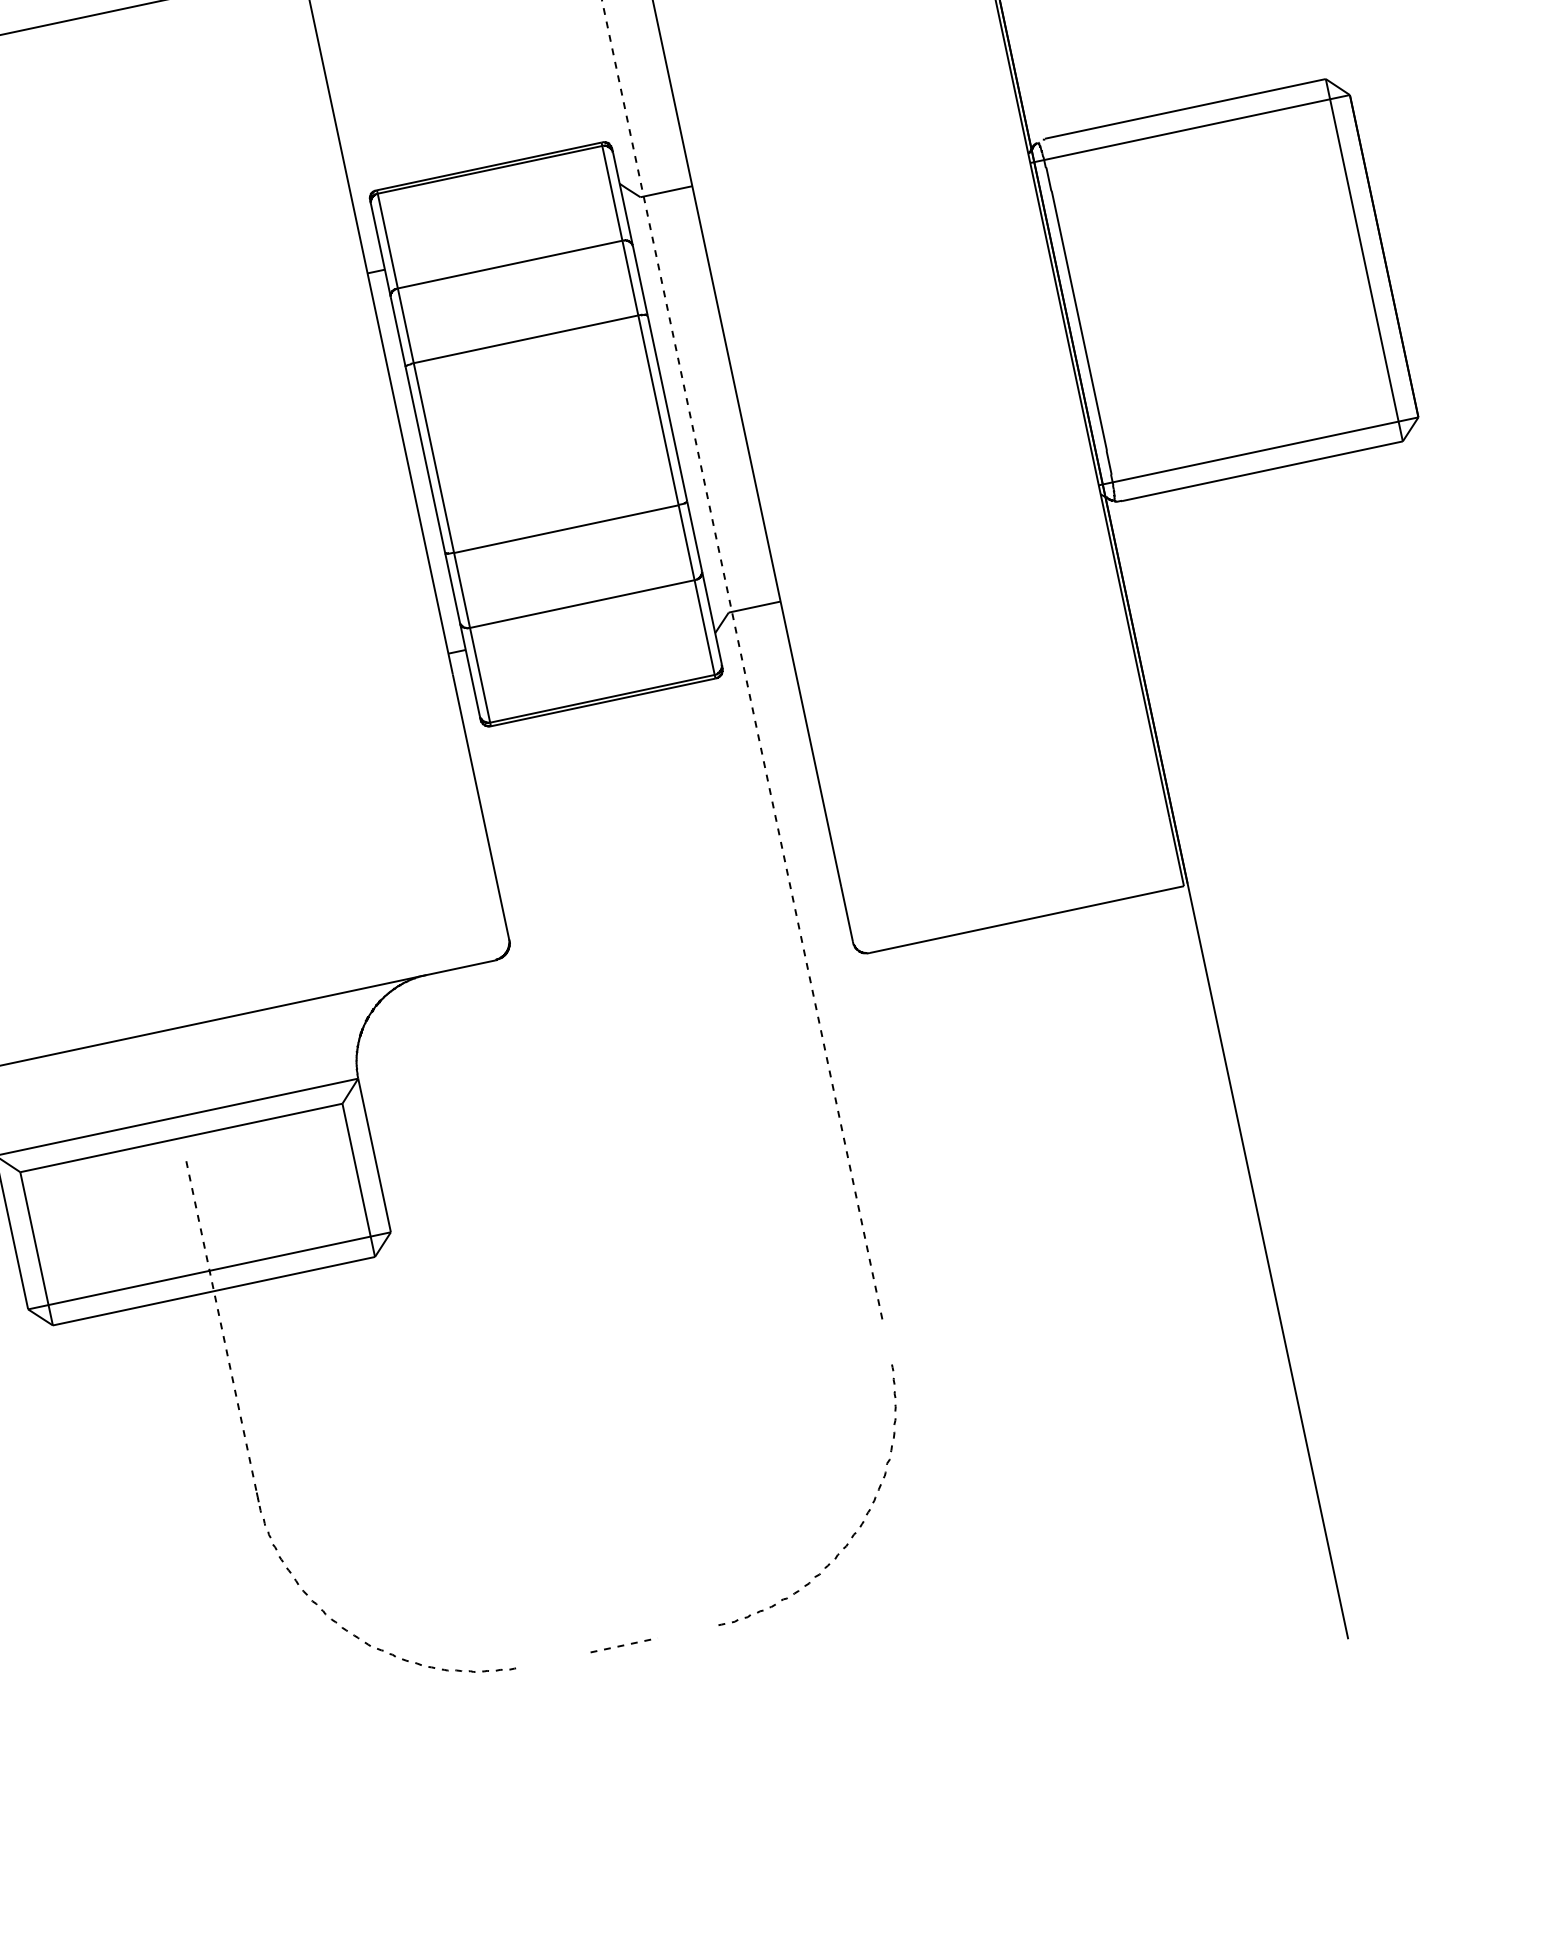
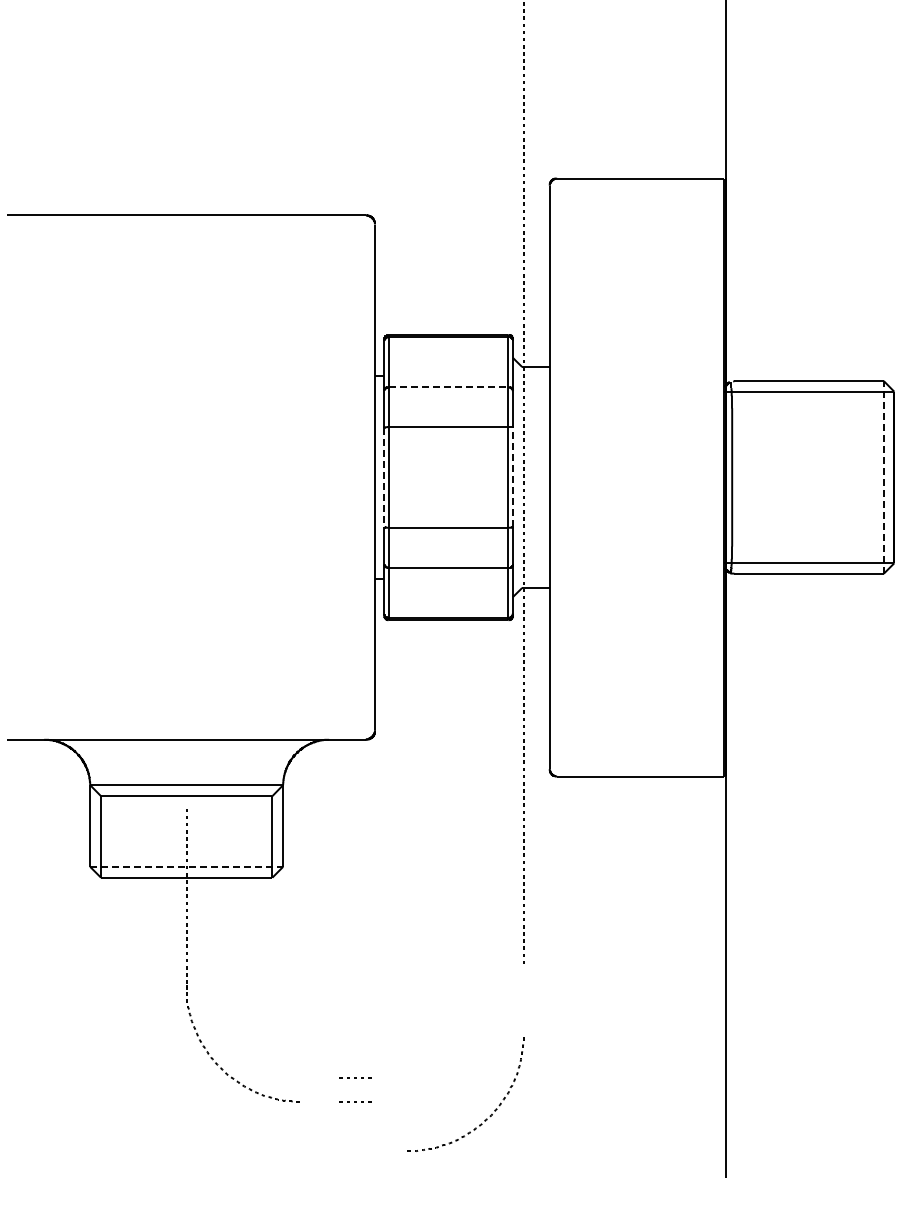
line: (1363, 258) -> (883, 476), solid -> dashed
line: (510, 265) -> (448, 387), solid -> dashed
line: (668, 408) -> (513, 477), solid -> dashed
line: (426, 461) -> (384, 478), solid -> dashed
line: (210, 1269) -> (187, 866), solid -> dashed
curve: (858, 1525) -> (489, 1115), moved
line: (611, 1599) -> (355, 1077), added

